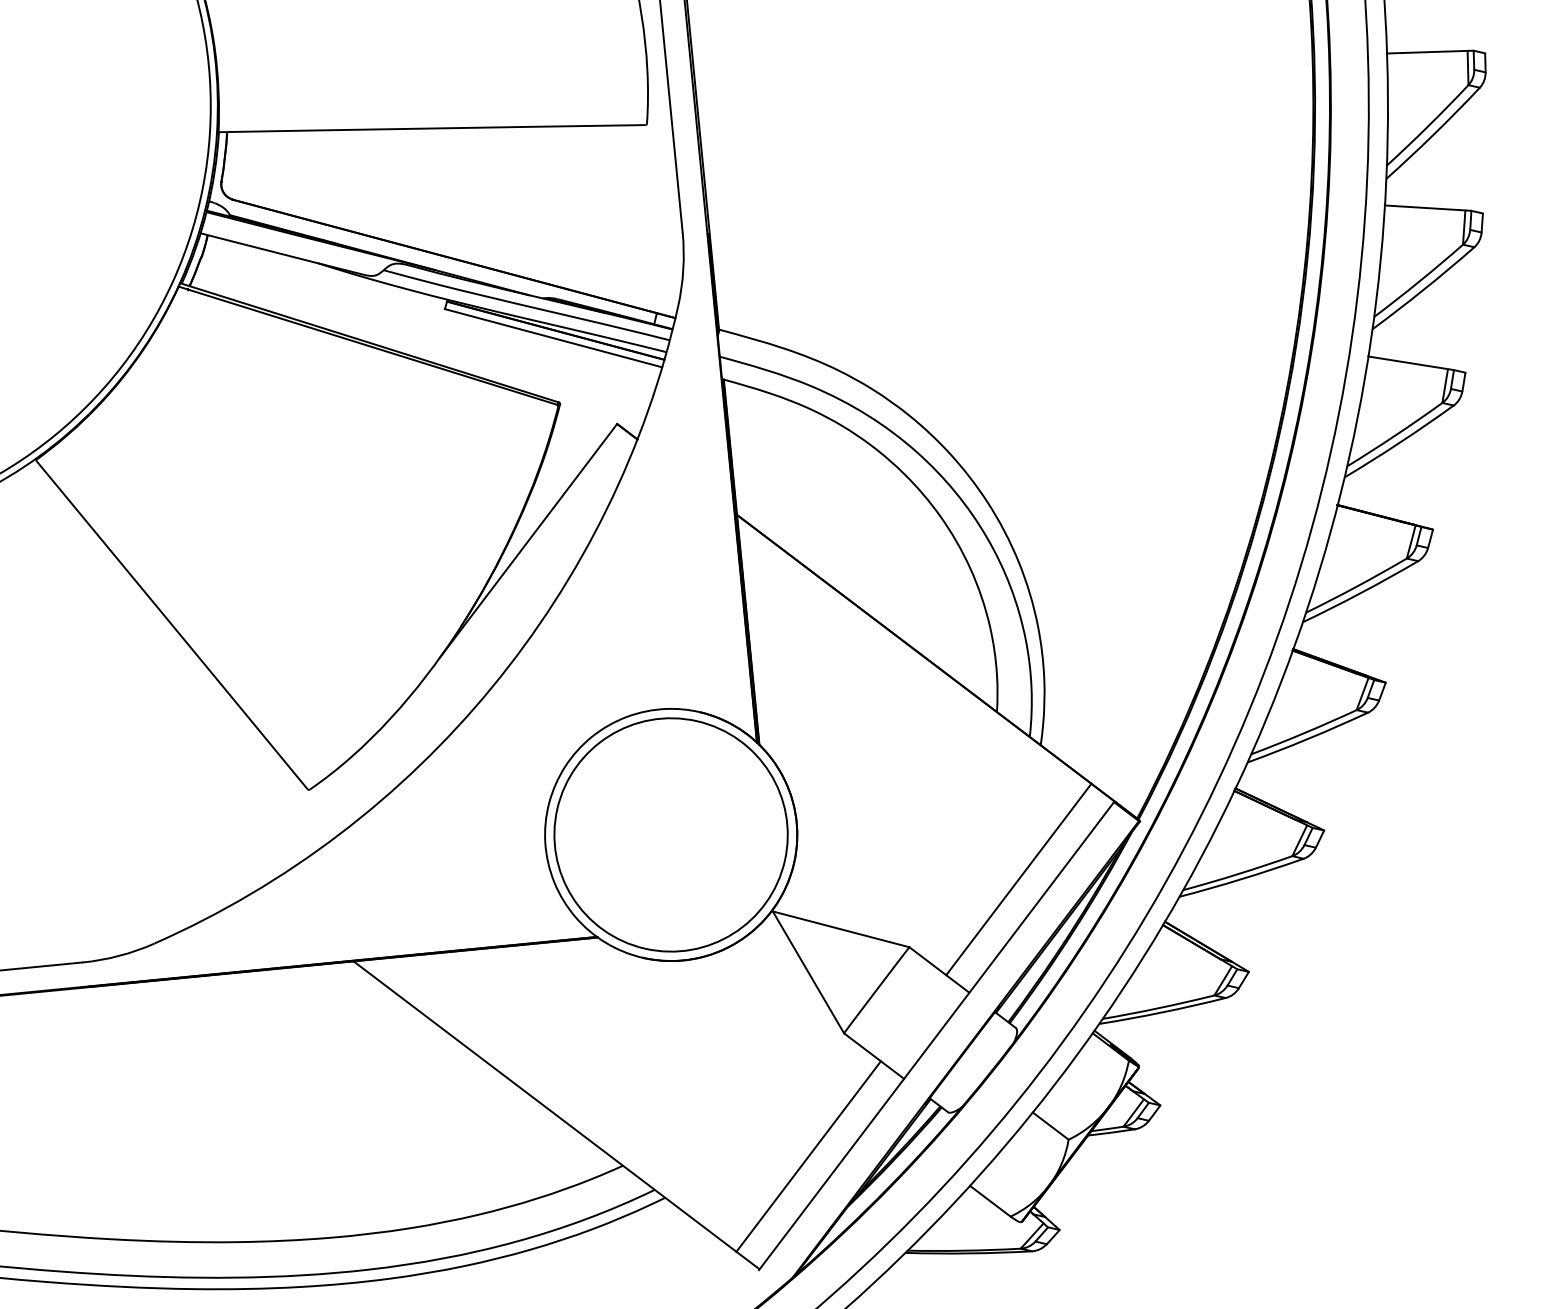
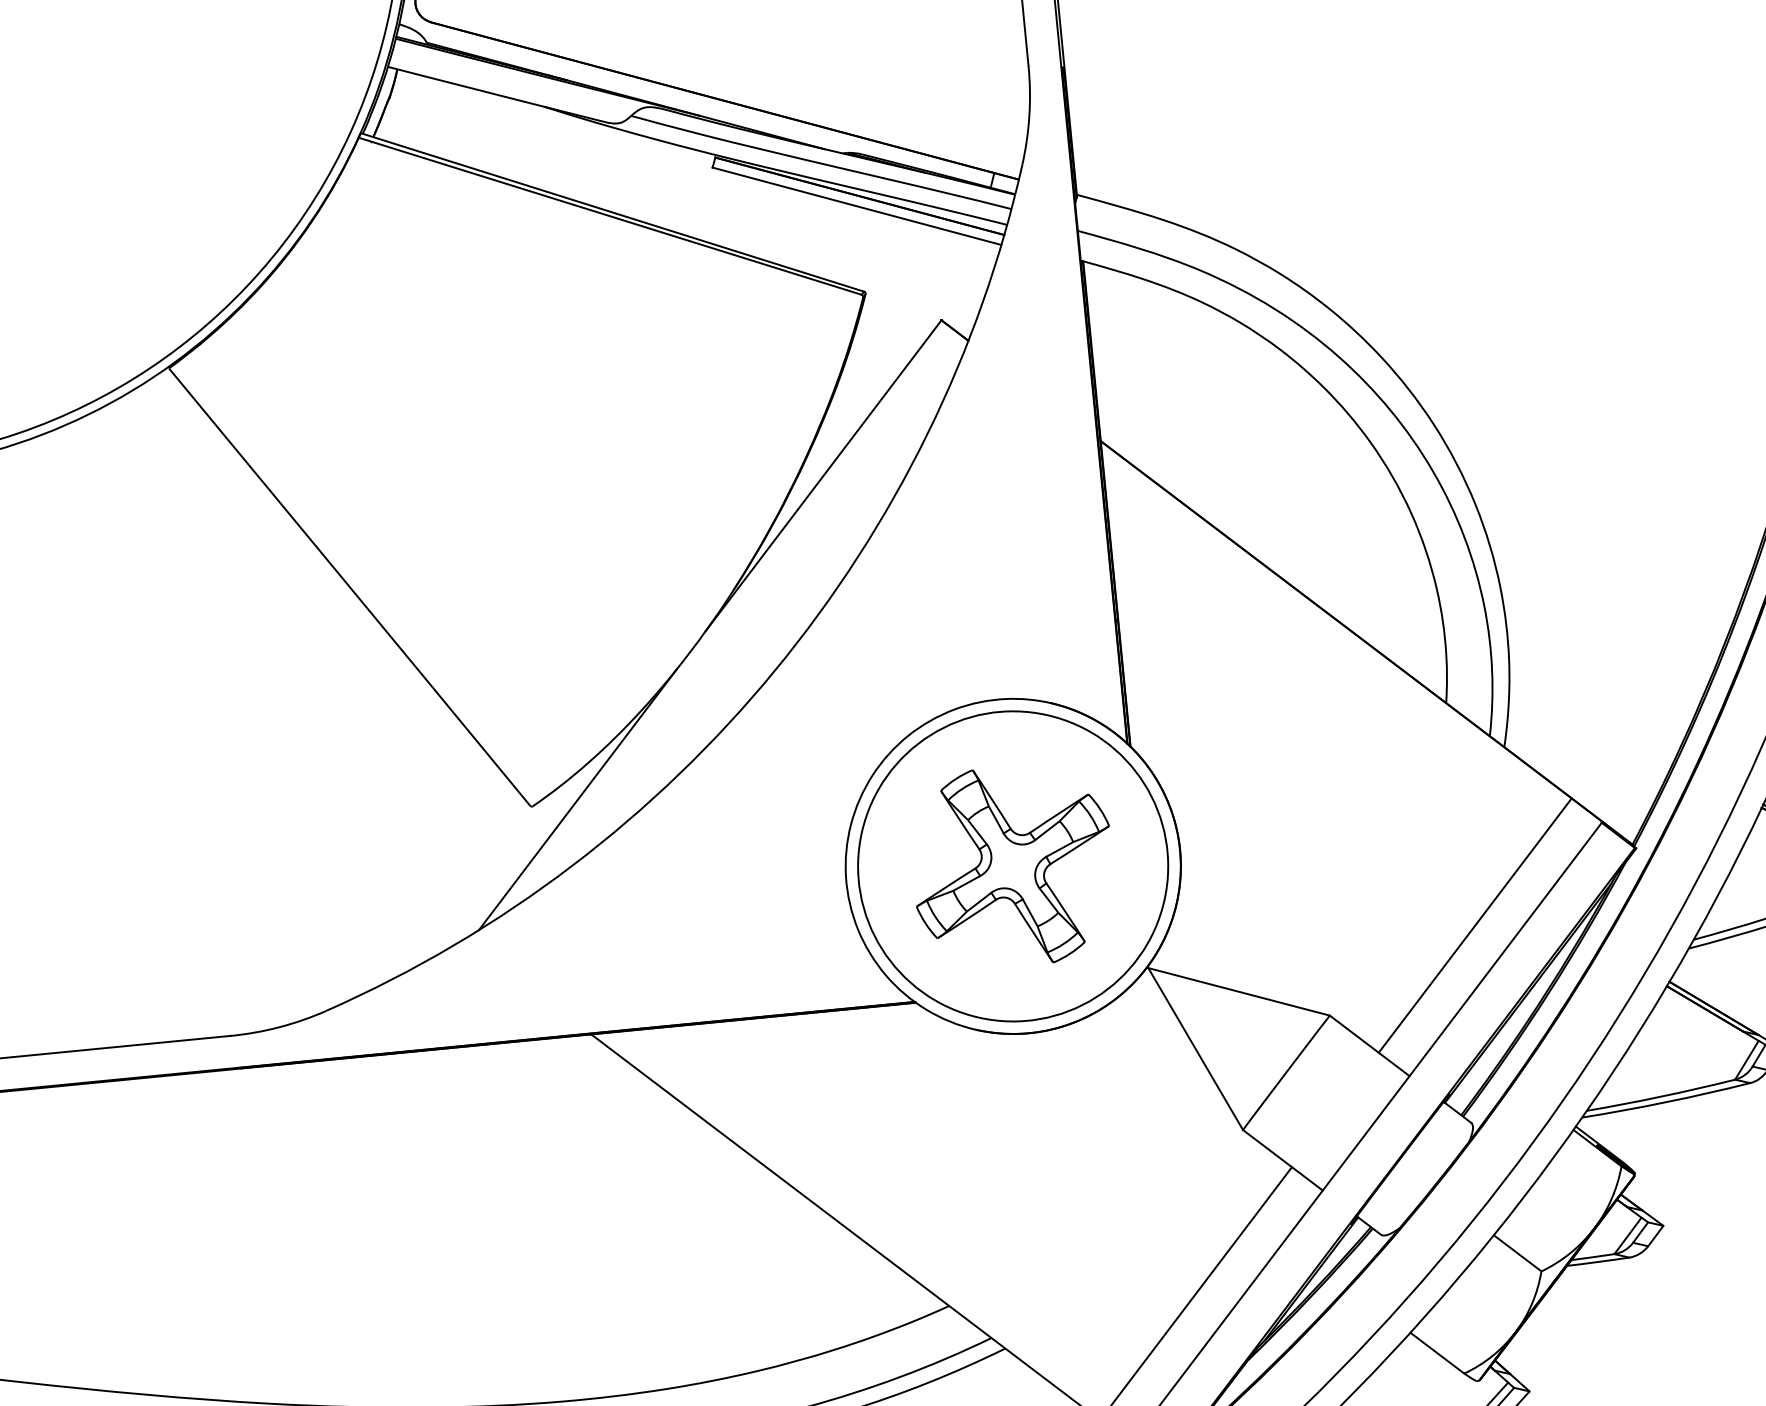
line: (343, 784) -> (577, 799), added
part: (670, 834) -> (1012, 865), added

